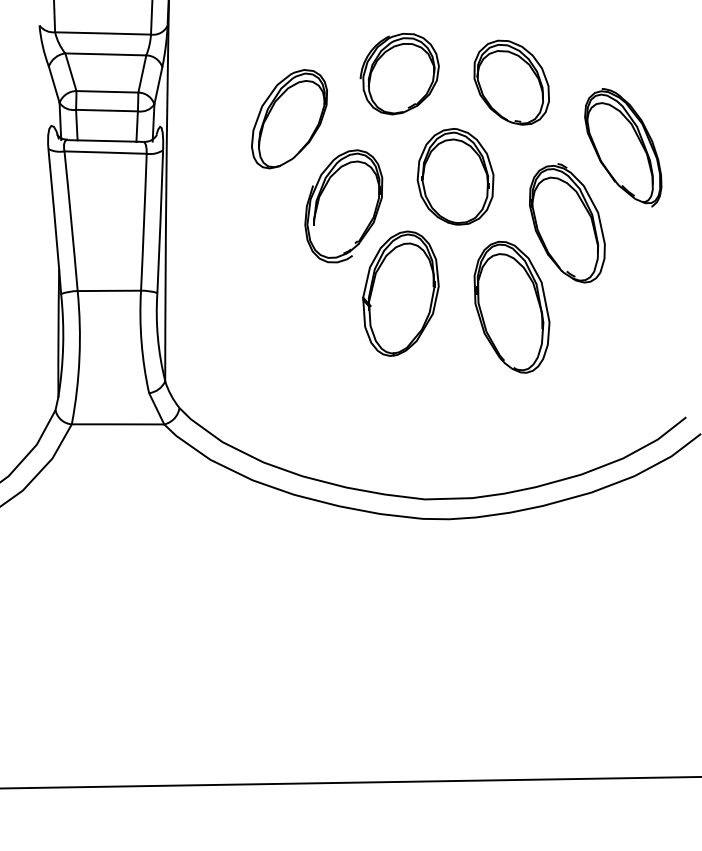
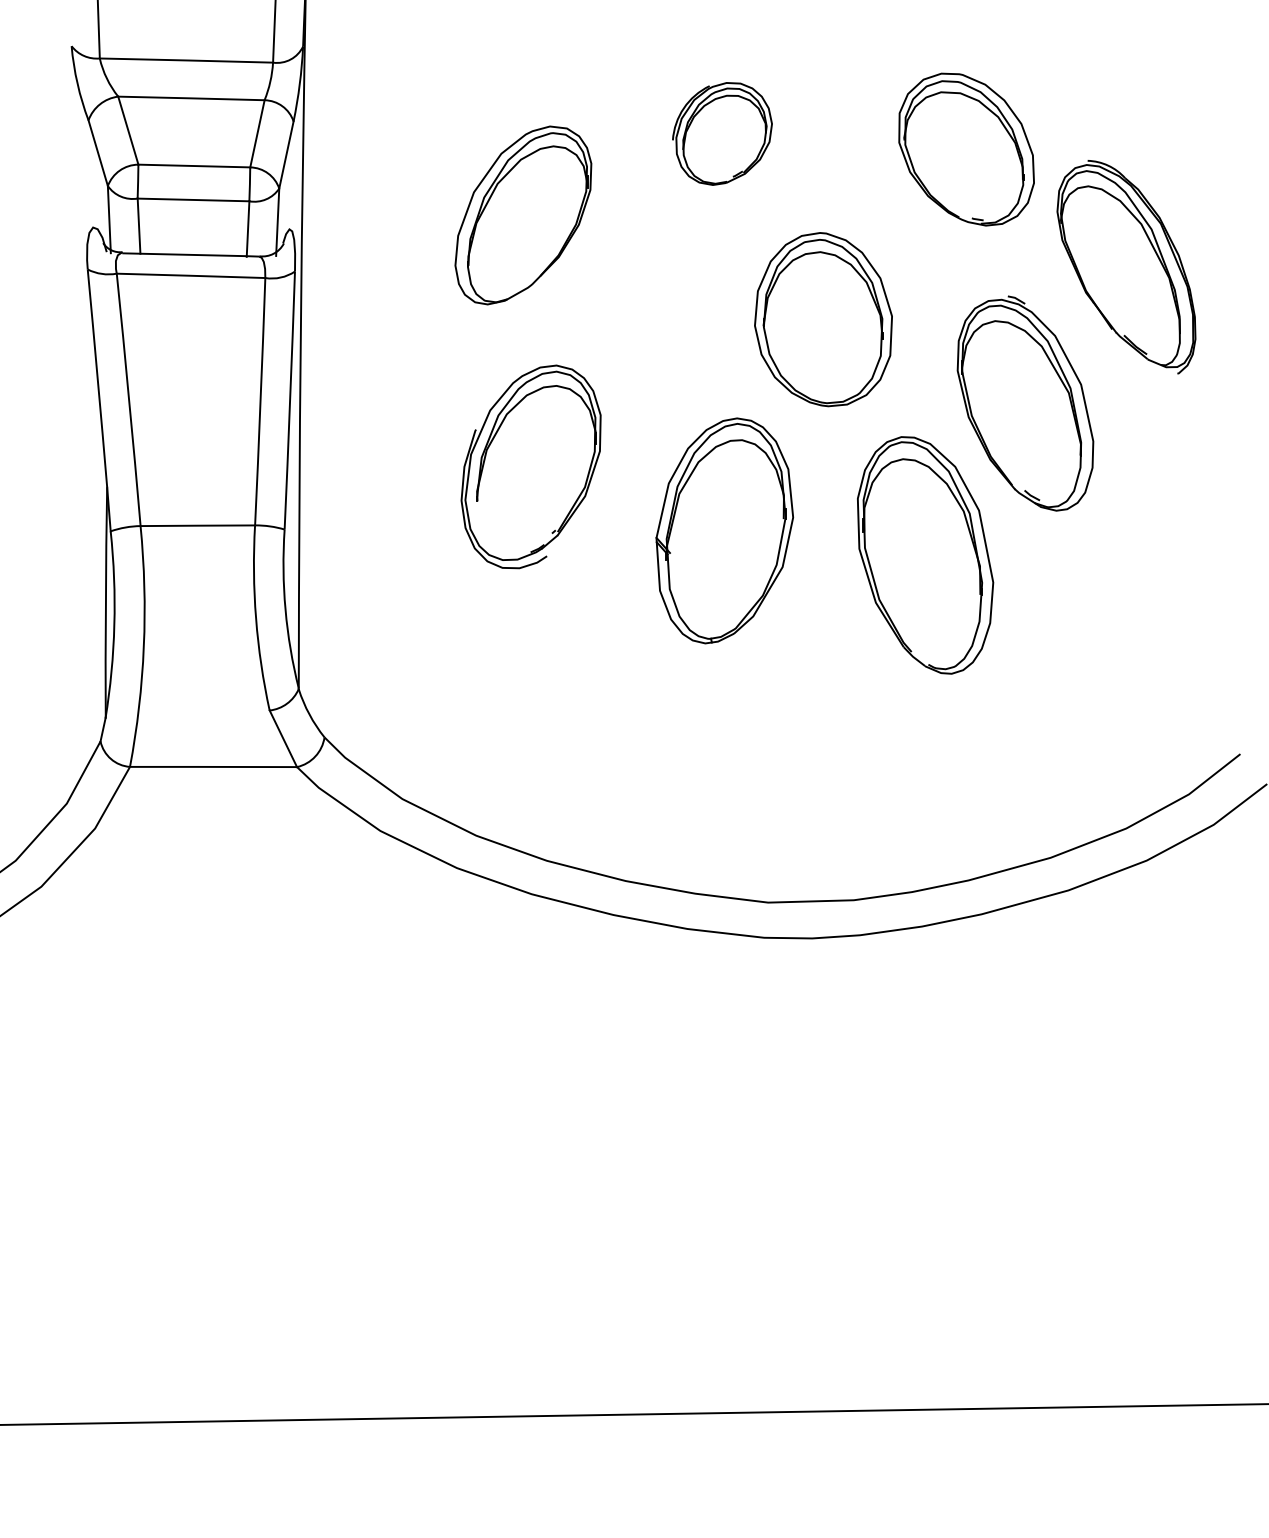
part: (399, 73) -> (722, 132), size x0.7
part: (511, 82) -> (966, 149), moved
part: (343, 206) -> (530, 467), moved

